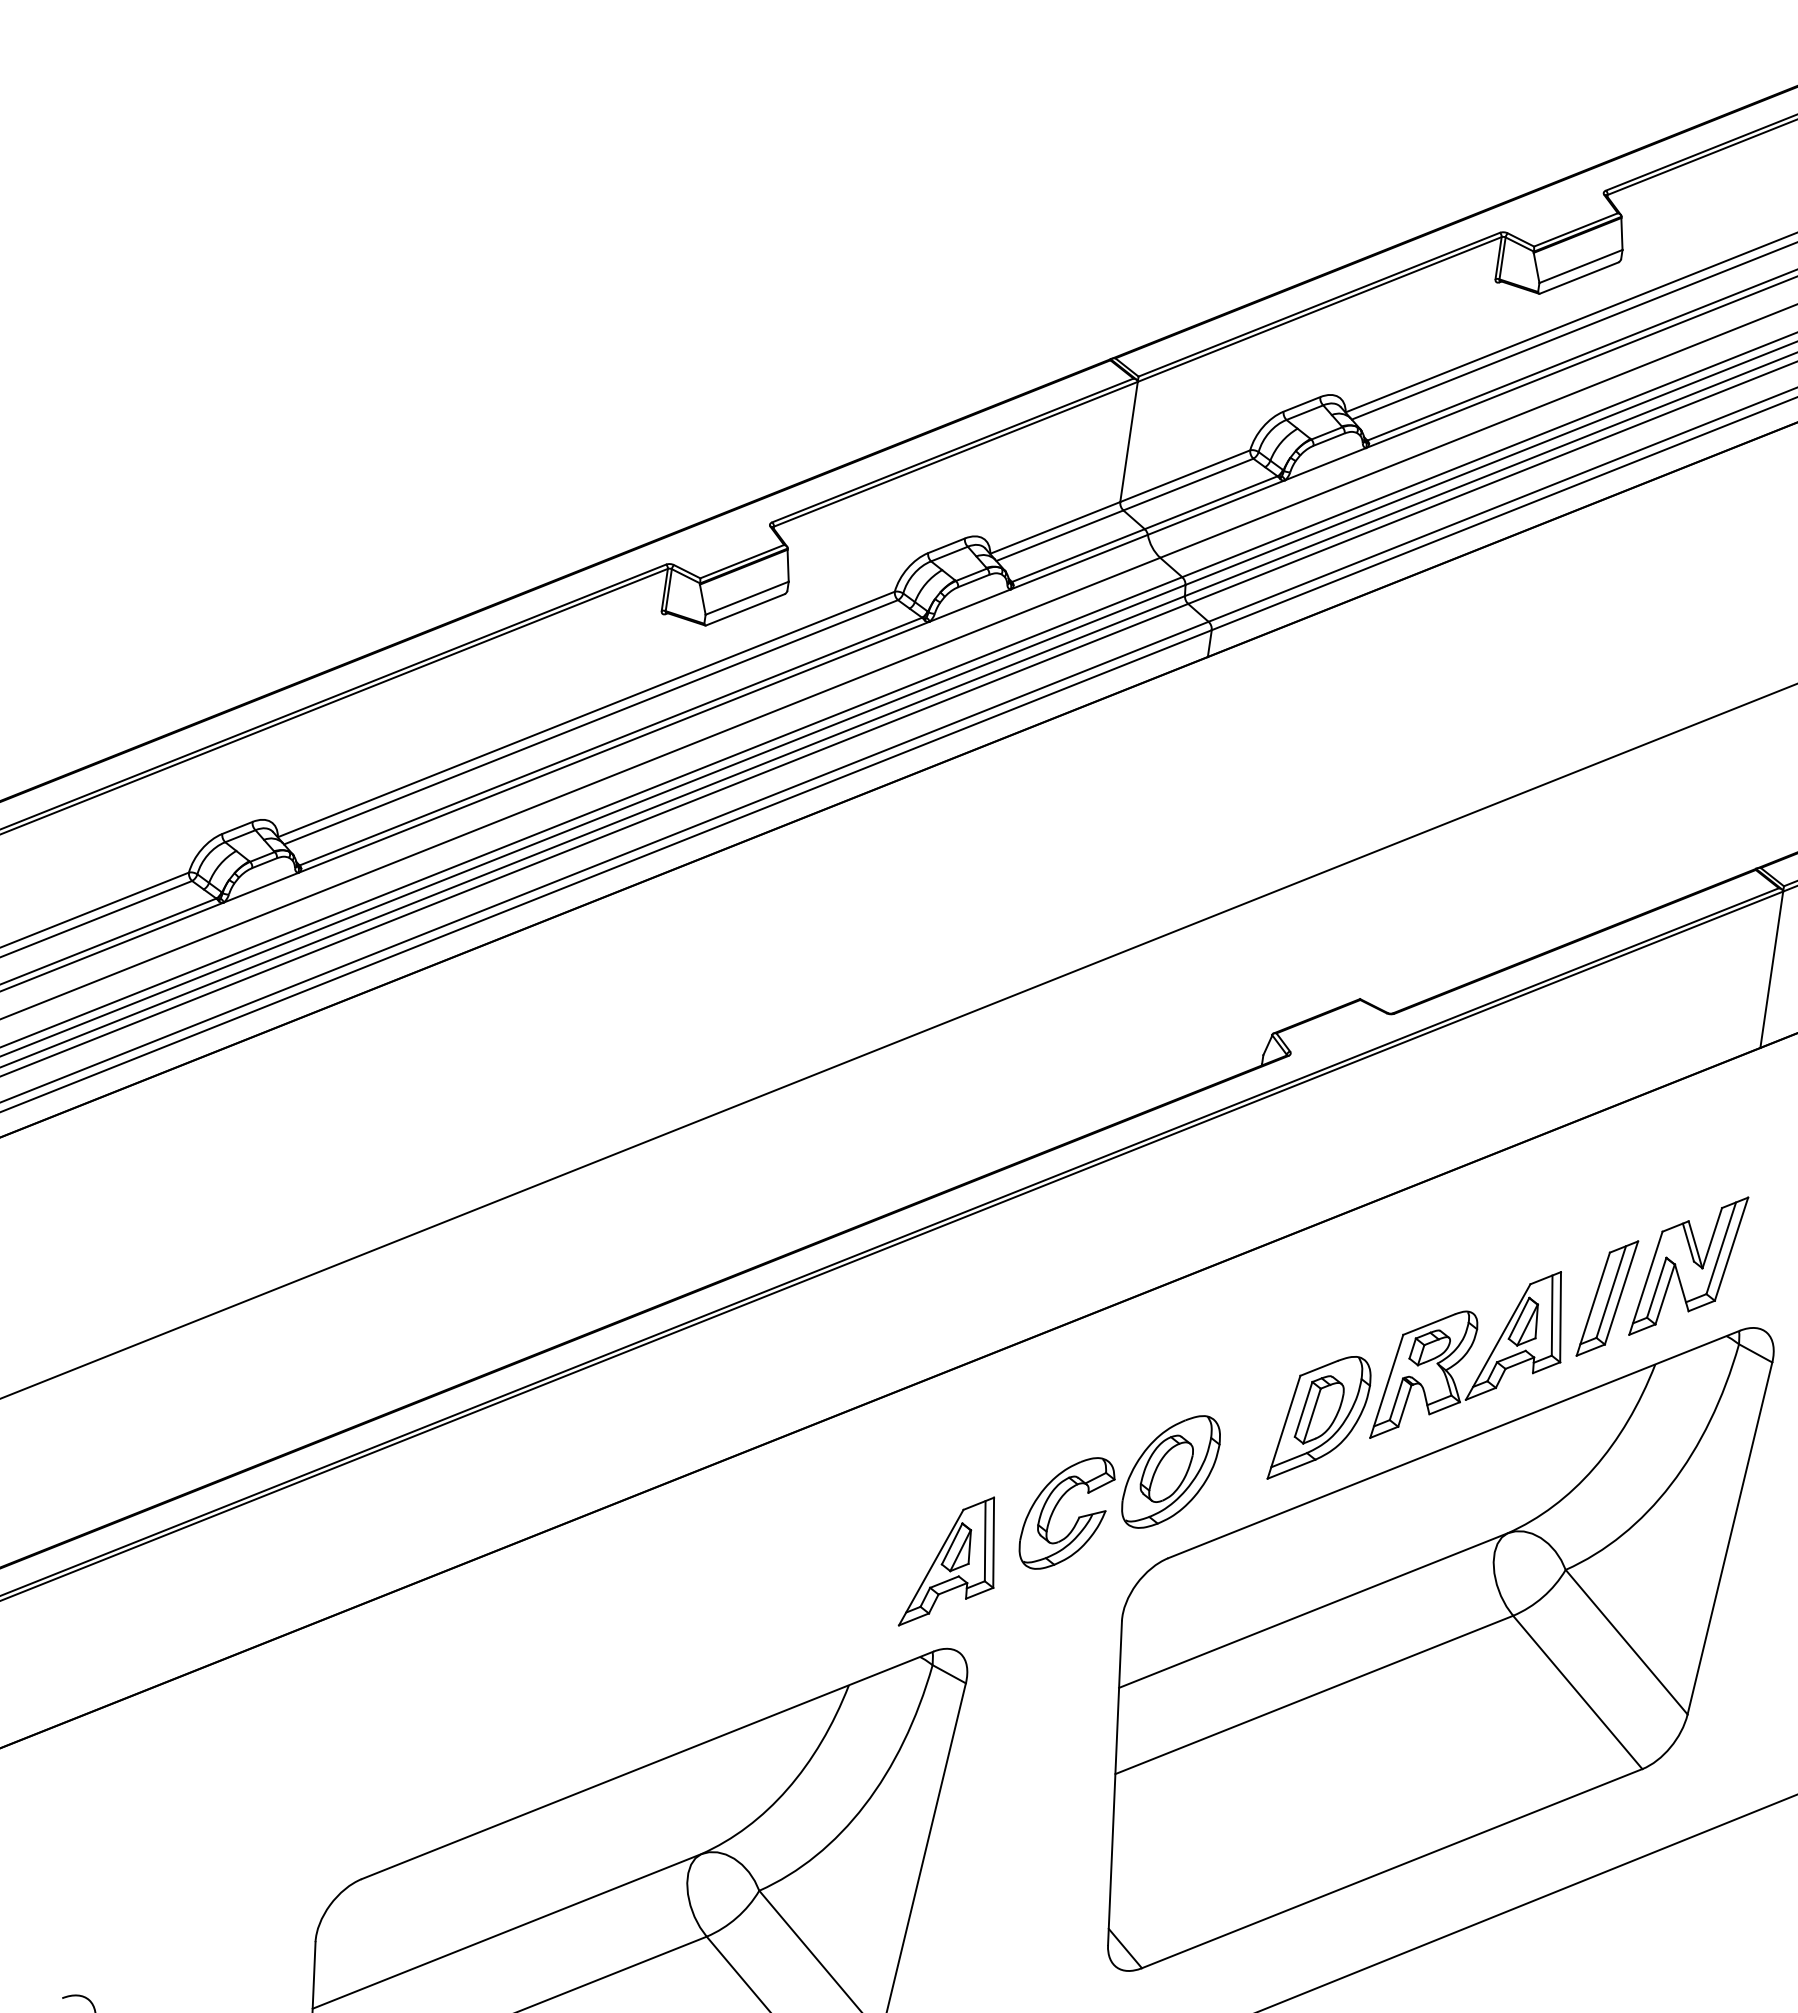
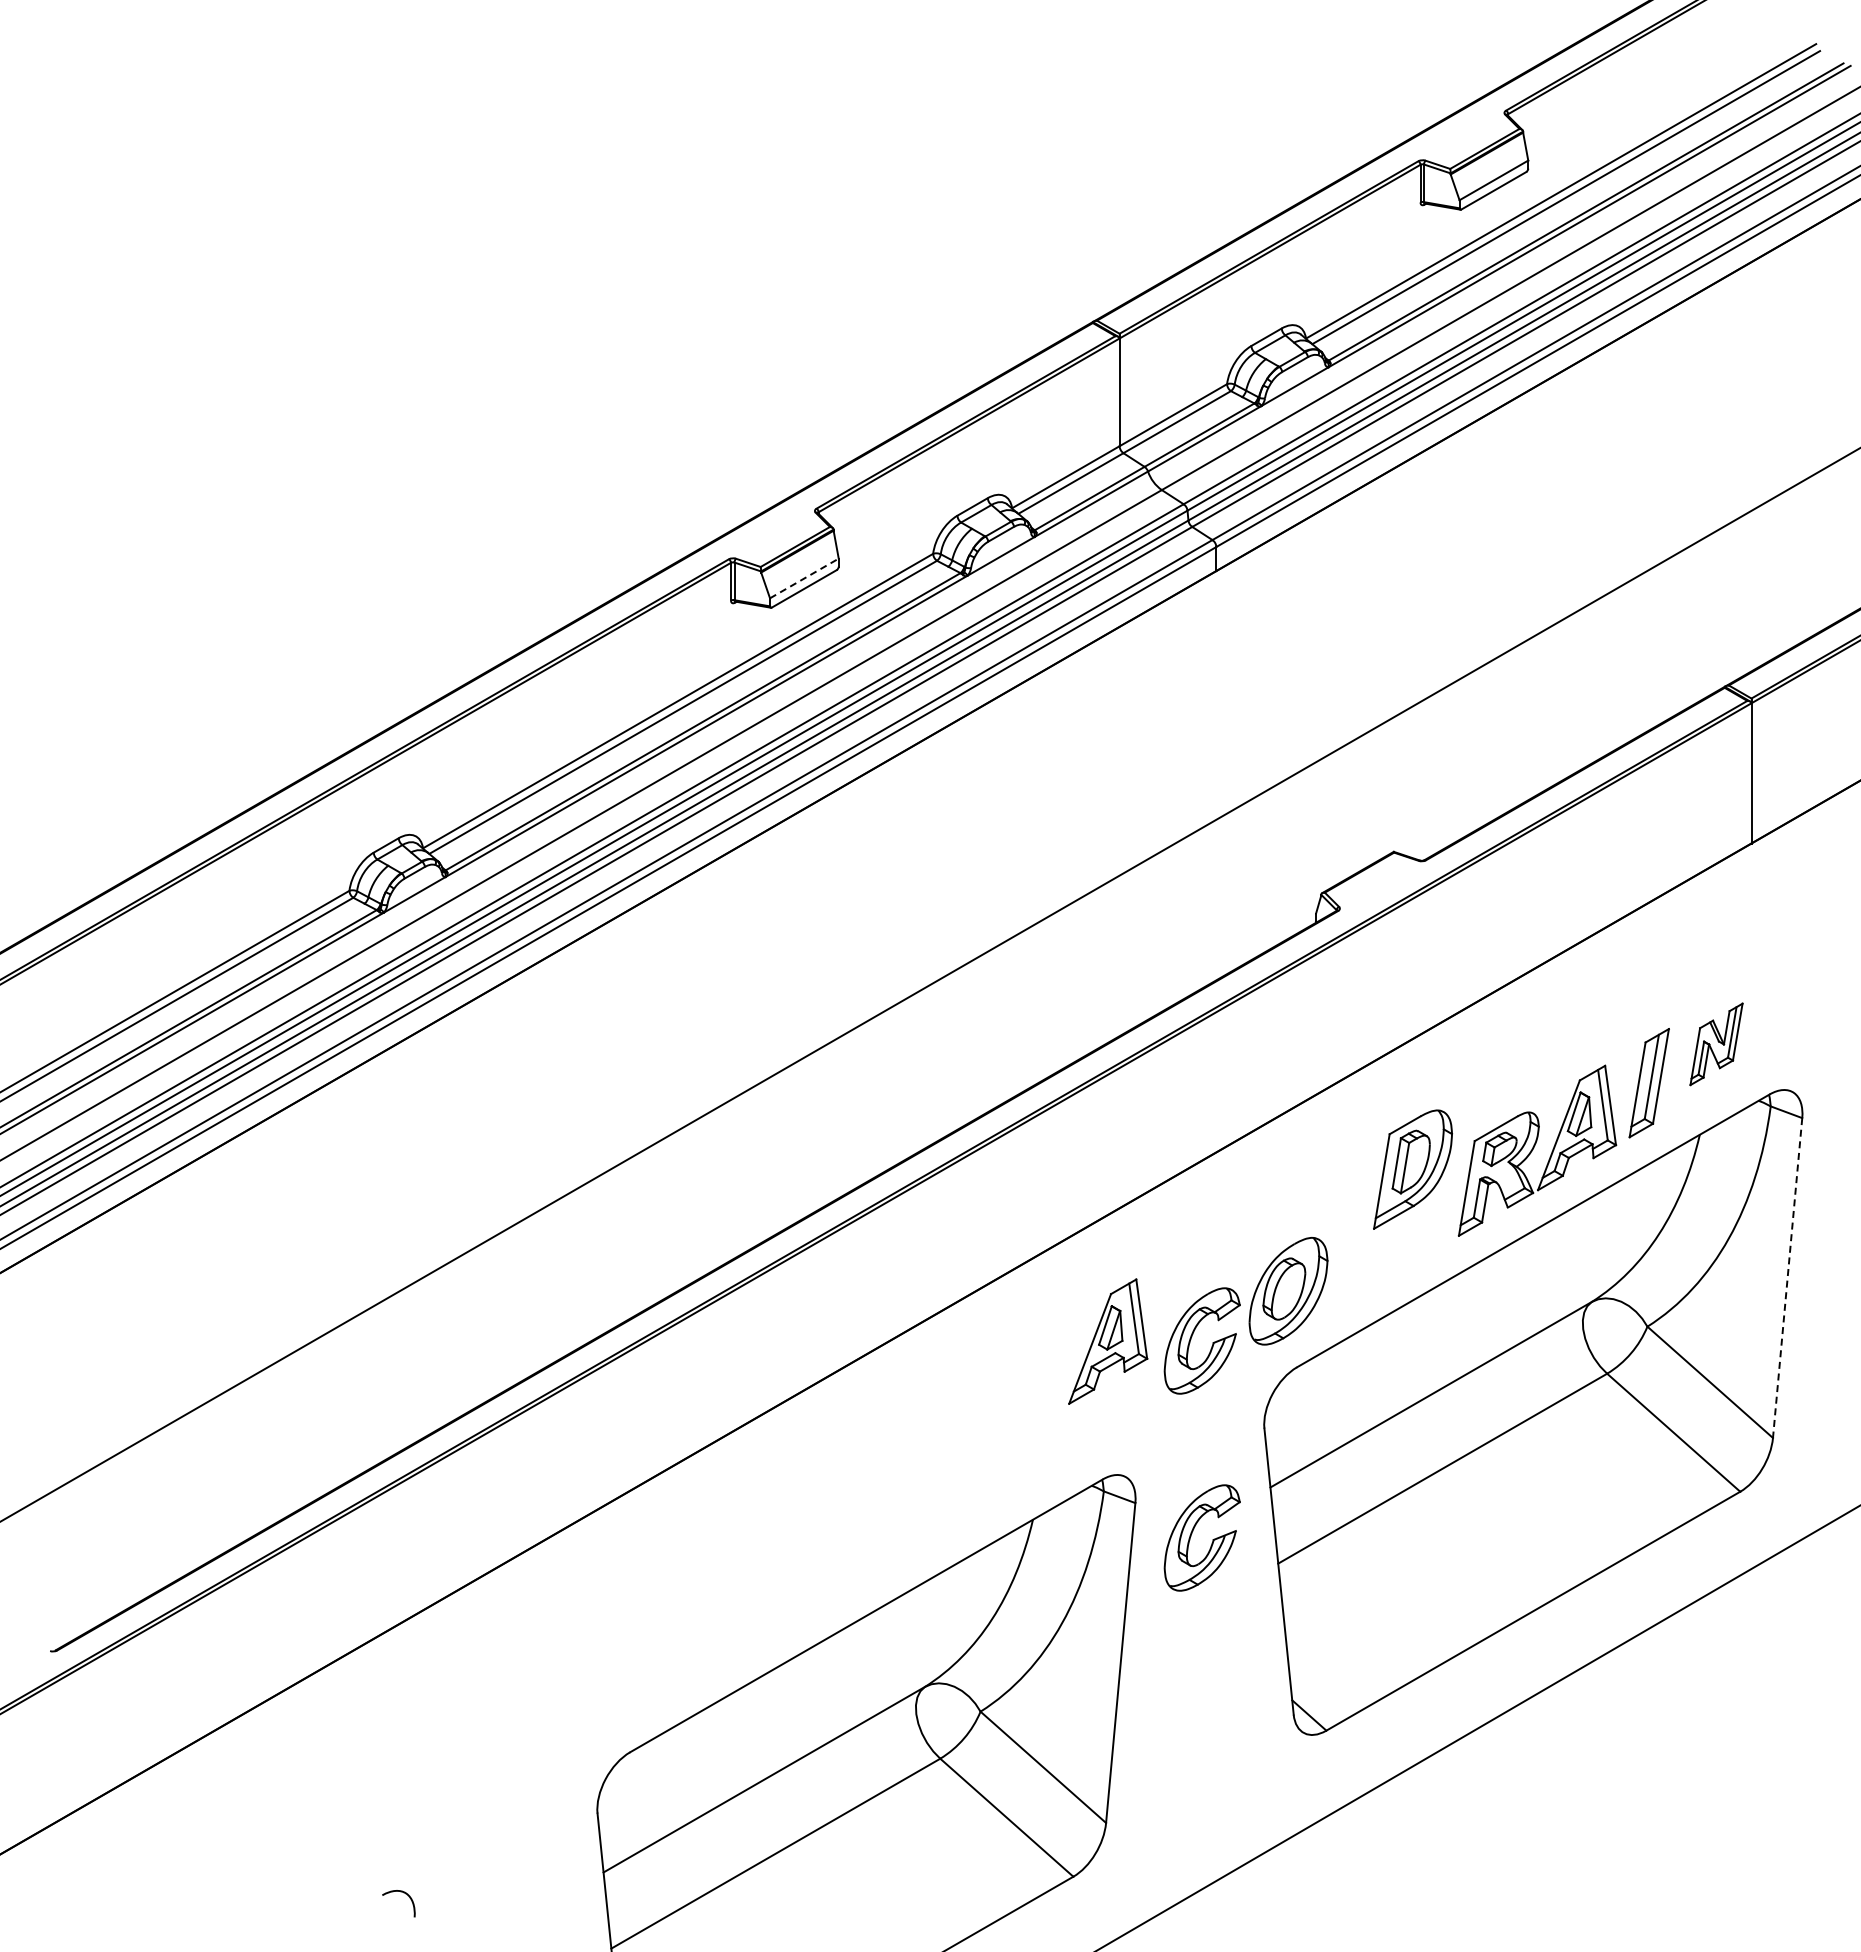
line: (747, 598) -> (804, 578), solid -> dashed
part: (1688, 1266) -> (1716, 1044), size x0.6
part: (1320, 1418) -> (1412, 1169), moved
line: (1729, 1538) -> (1787, 1278), solid -> dashed
part: (952, 1562) -> (1108, 1341), moved
part: (1024, 1726) -> (1192, 1533), added

